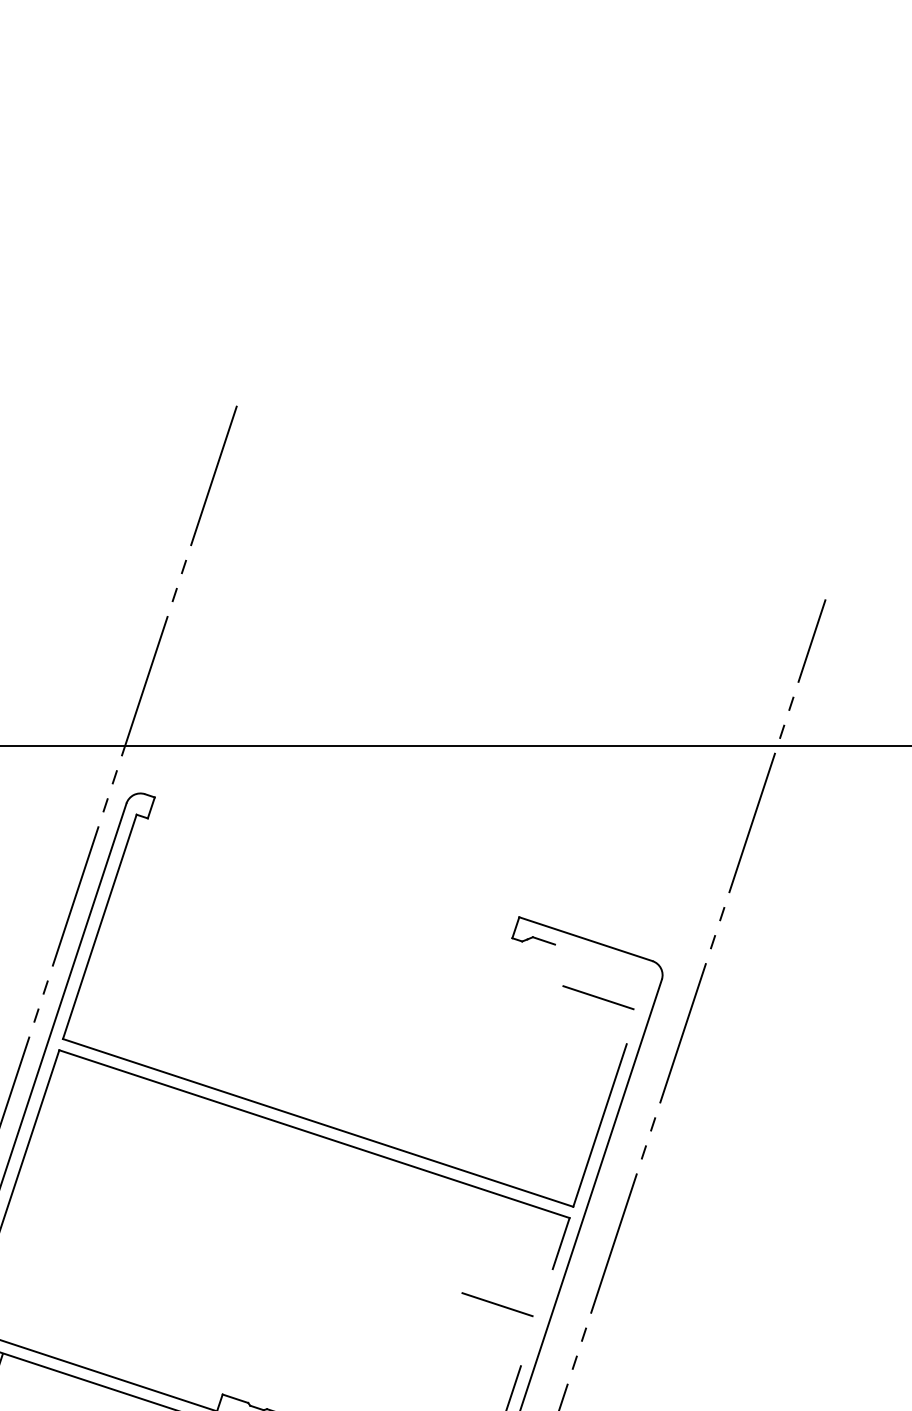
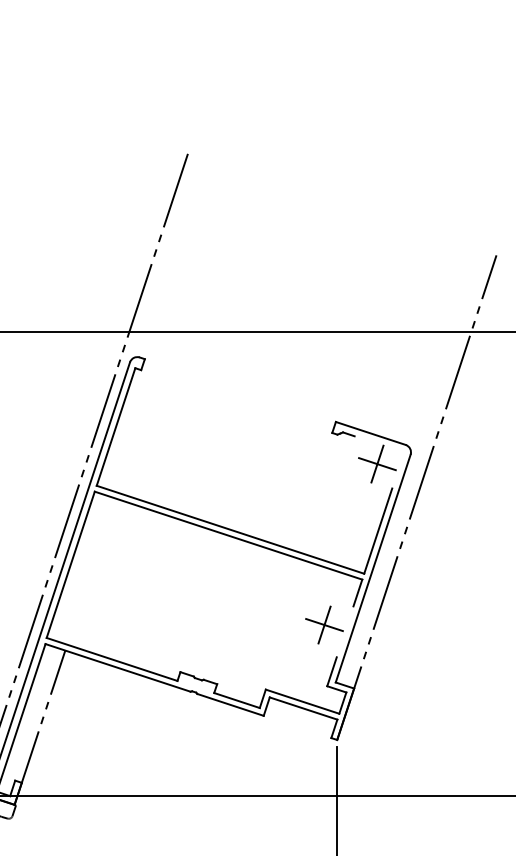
line: (598, 996) -> (377, 463), added
line: (497, 1303) -> (324, 624), added

